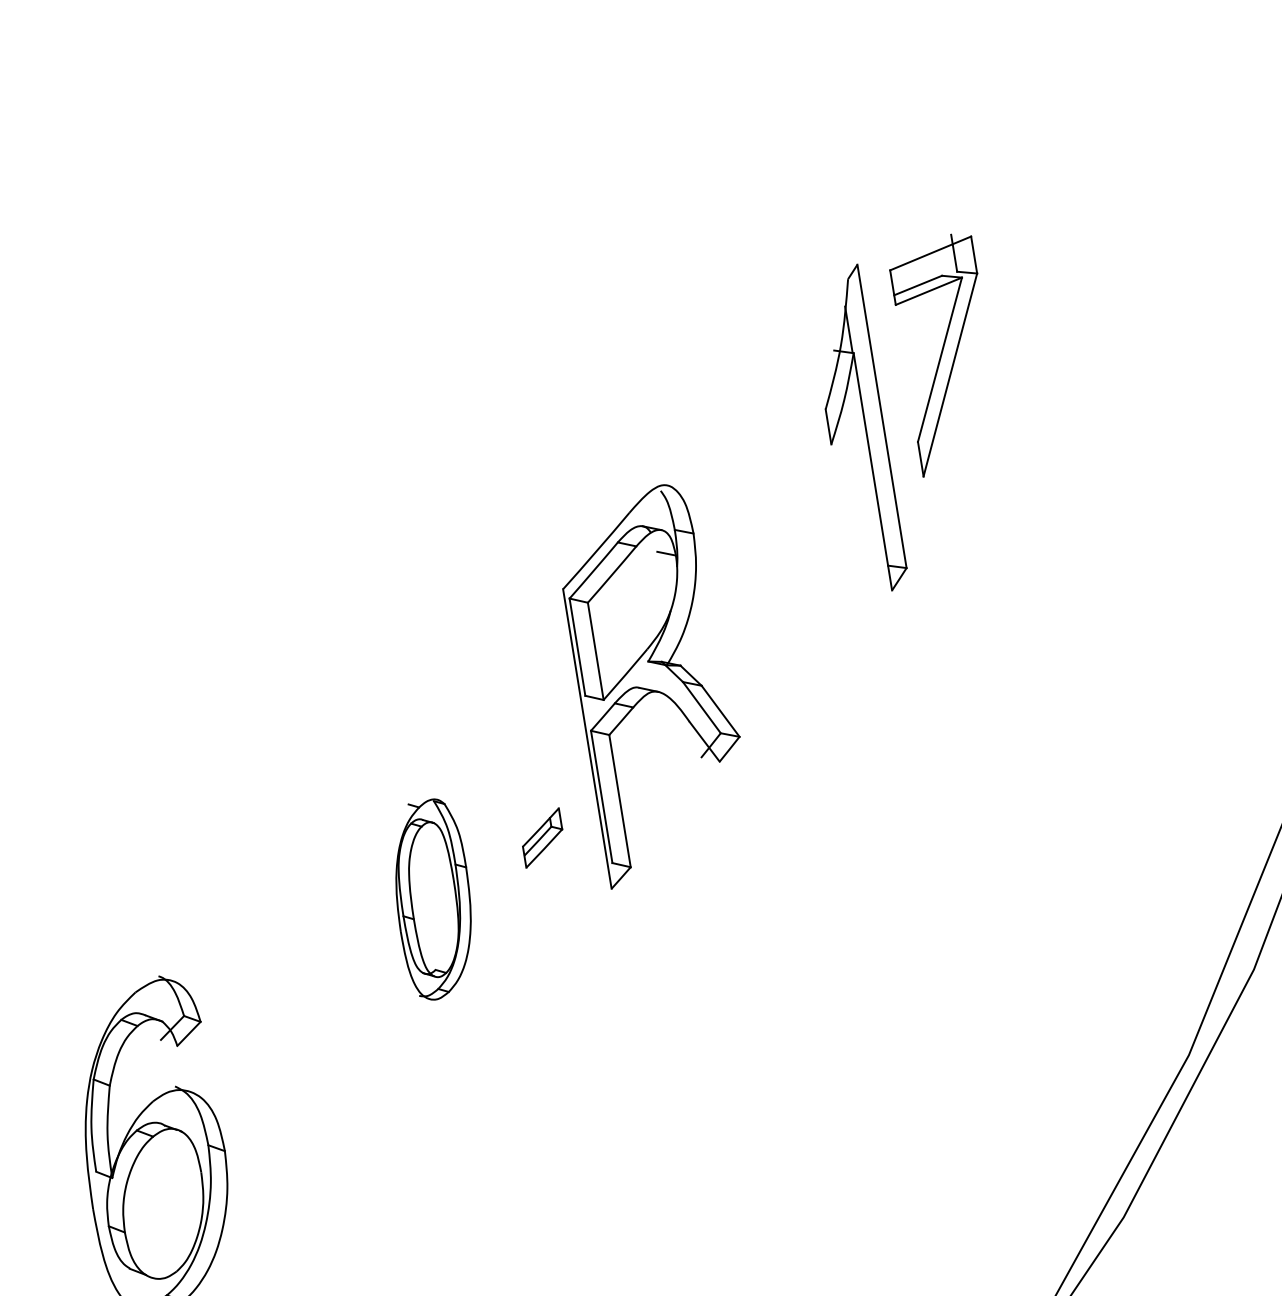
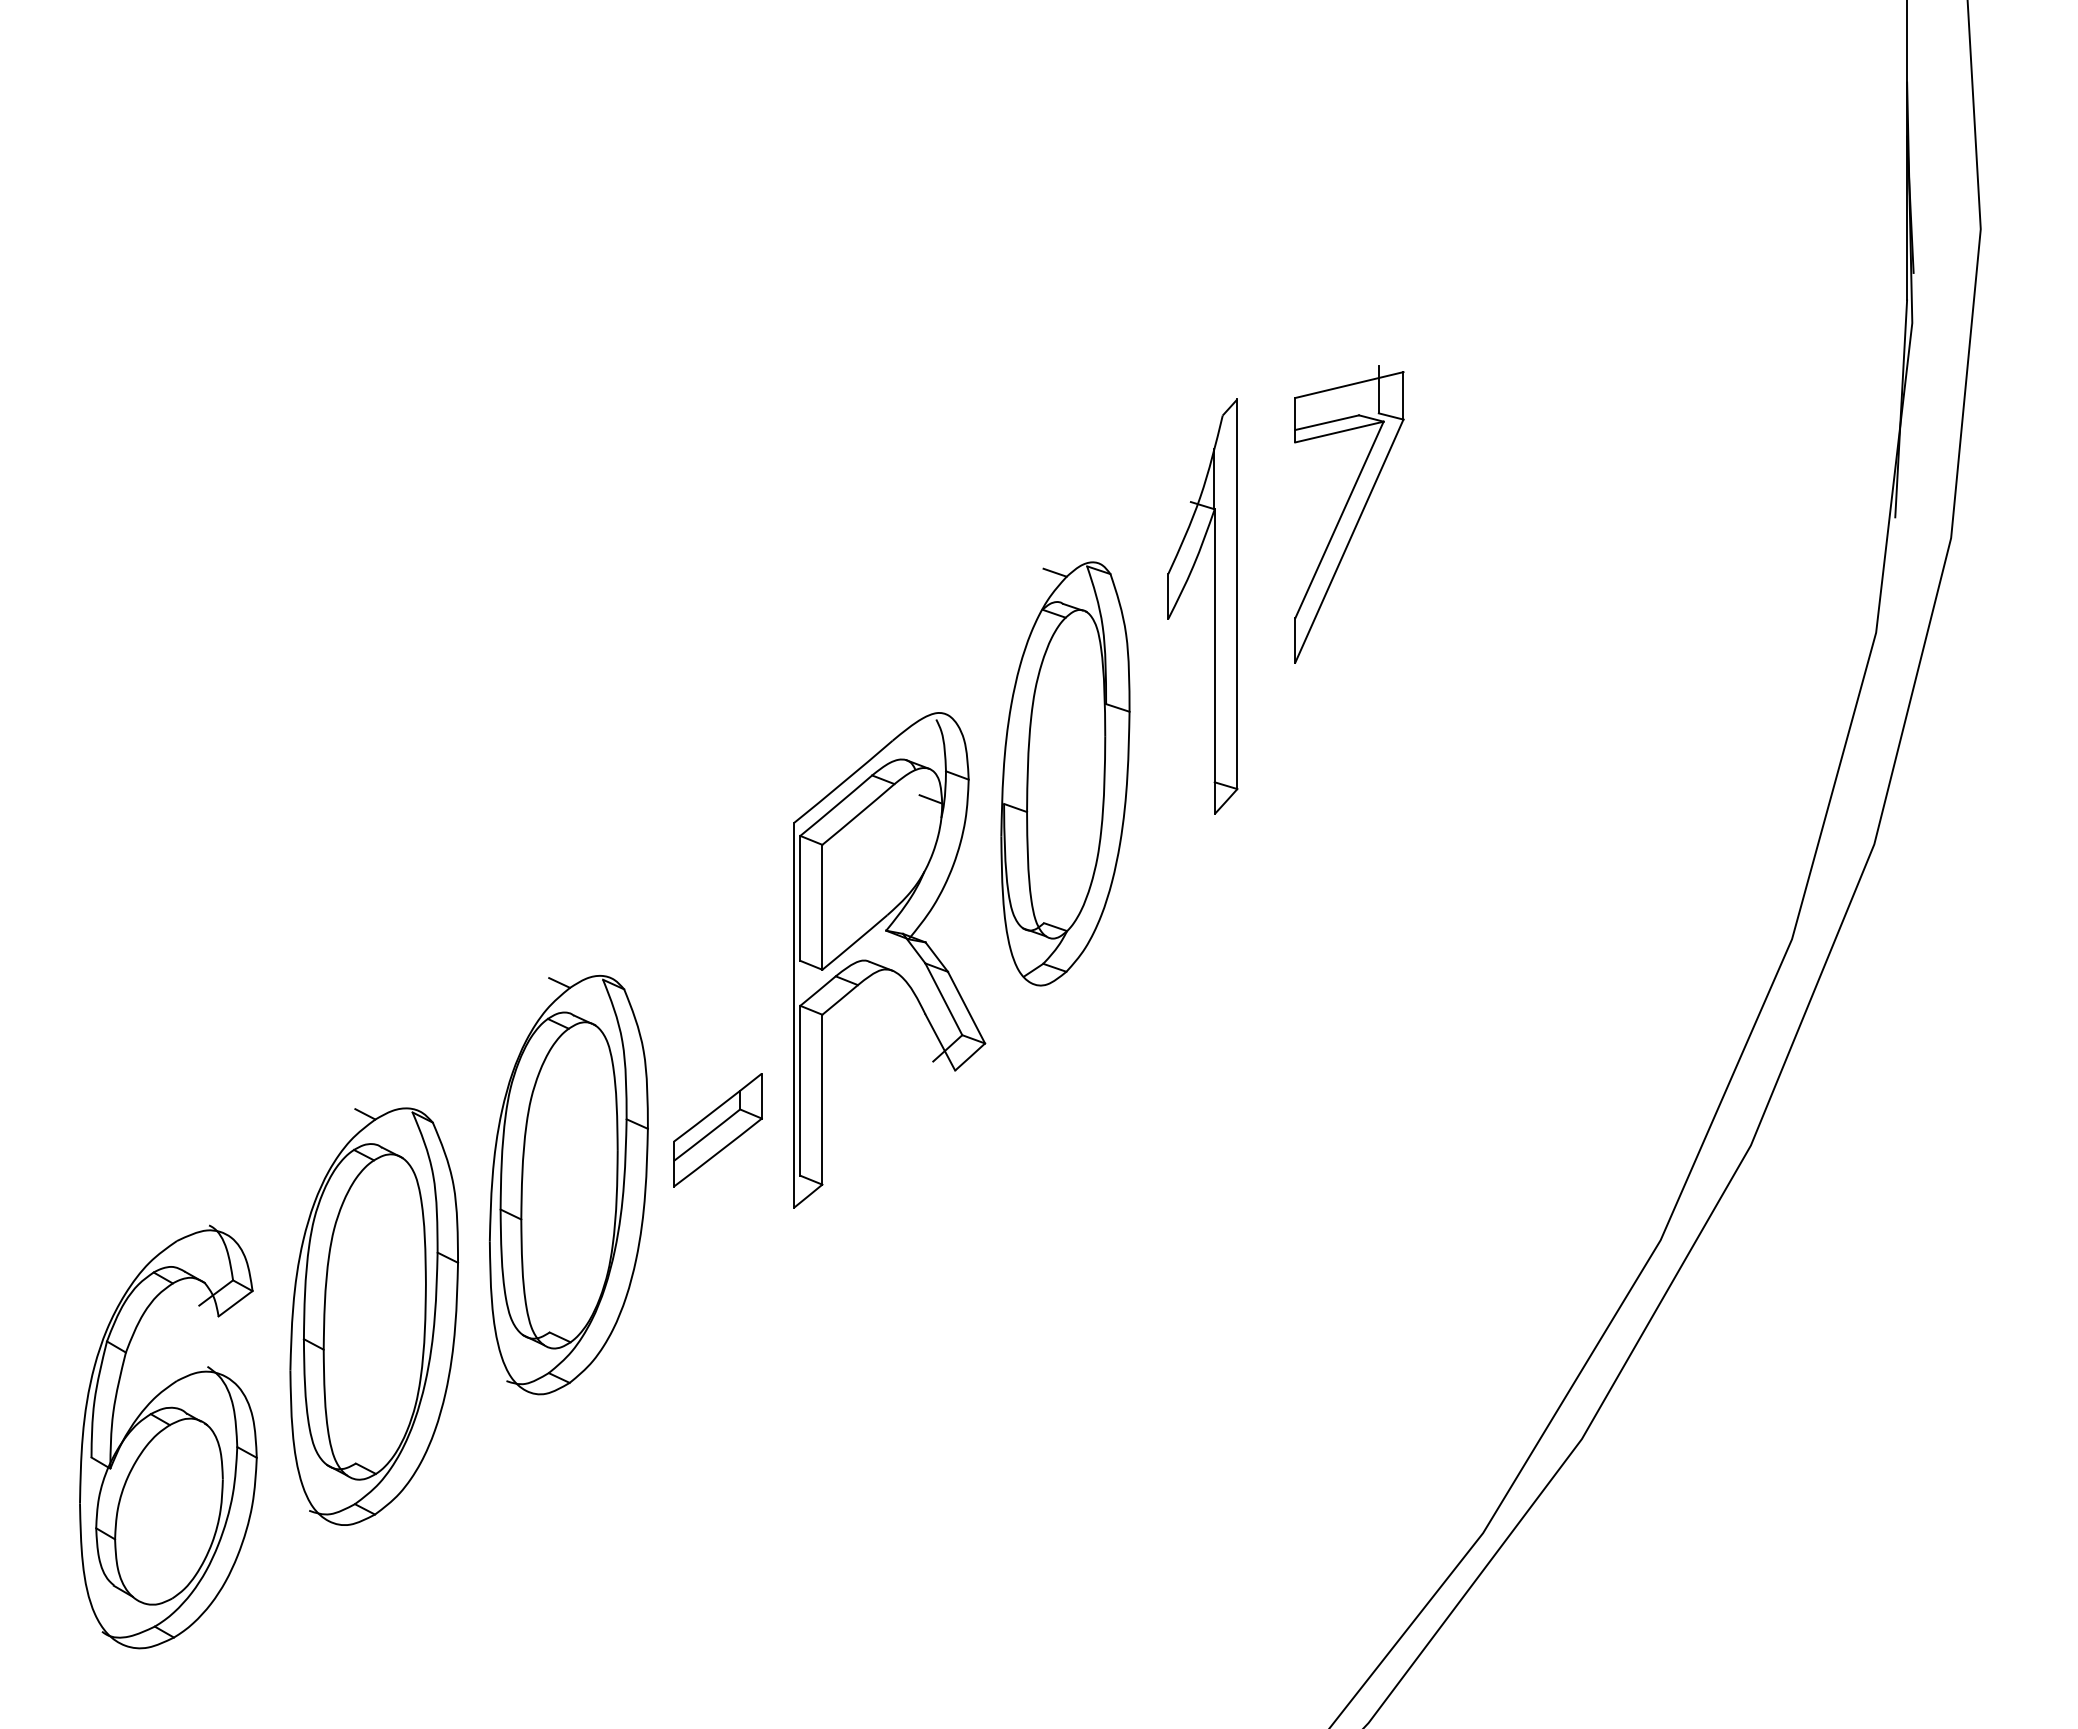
part: (947, 354) -> (1349, 514), moved
part: (865, 428) -> (1214, 606), moved
part: (768, 516) -> (1065, 773), added
part: (542, 838) -> (717, 1130), size x1.67
part: (433, 899) -> (568, 1185), size x1.67
part: (298, 1026) -> (374, 1316), added

